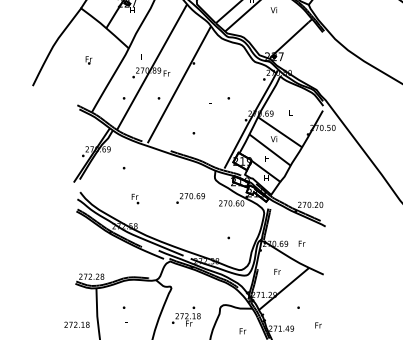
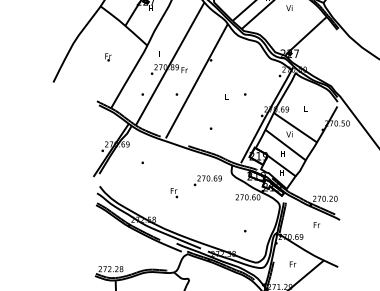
text: (135, 198) -> (174, 192), moved
text: (190, 198) -> (207, 180), moved
text: (301, 243) -> (316, 224), moved

